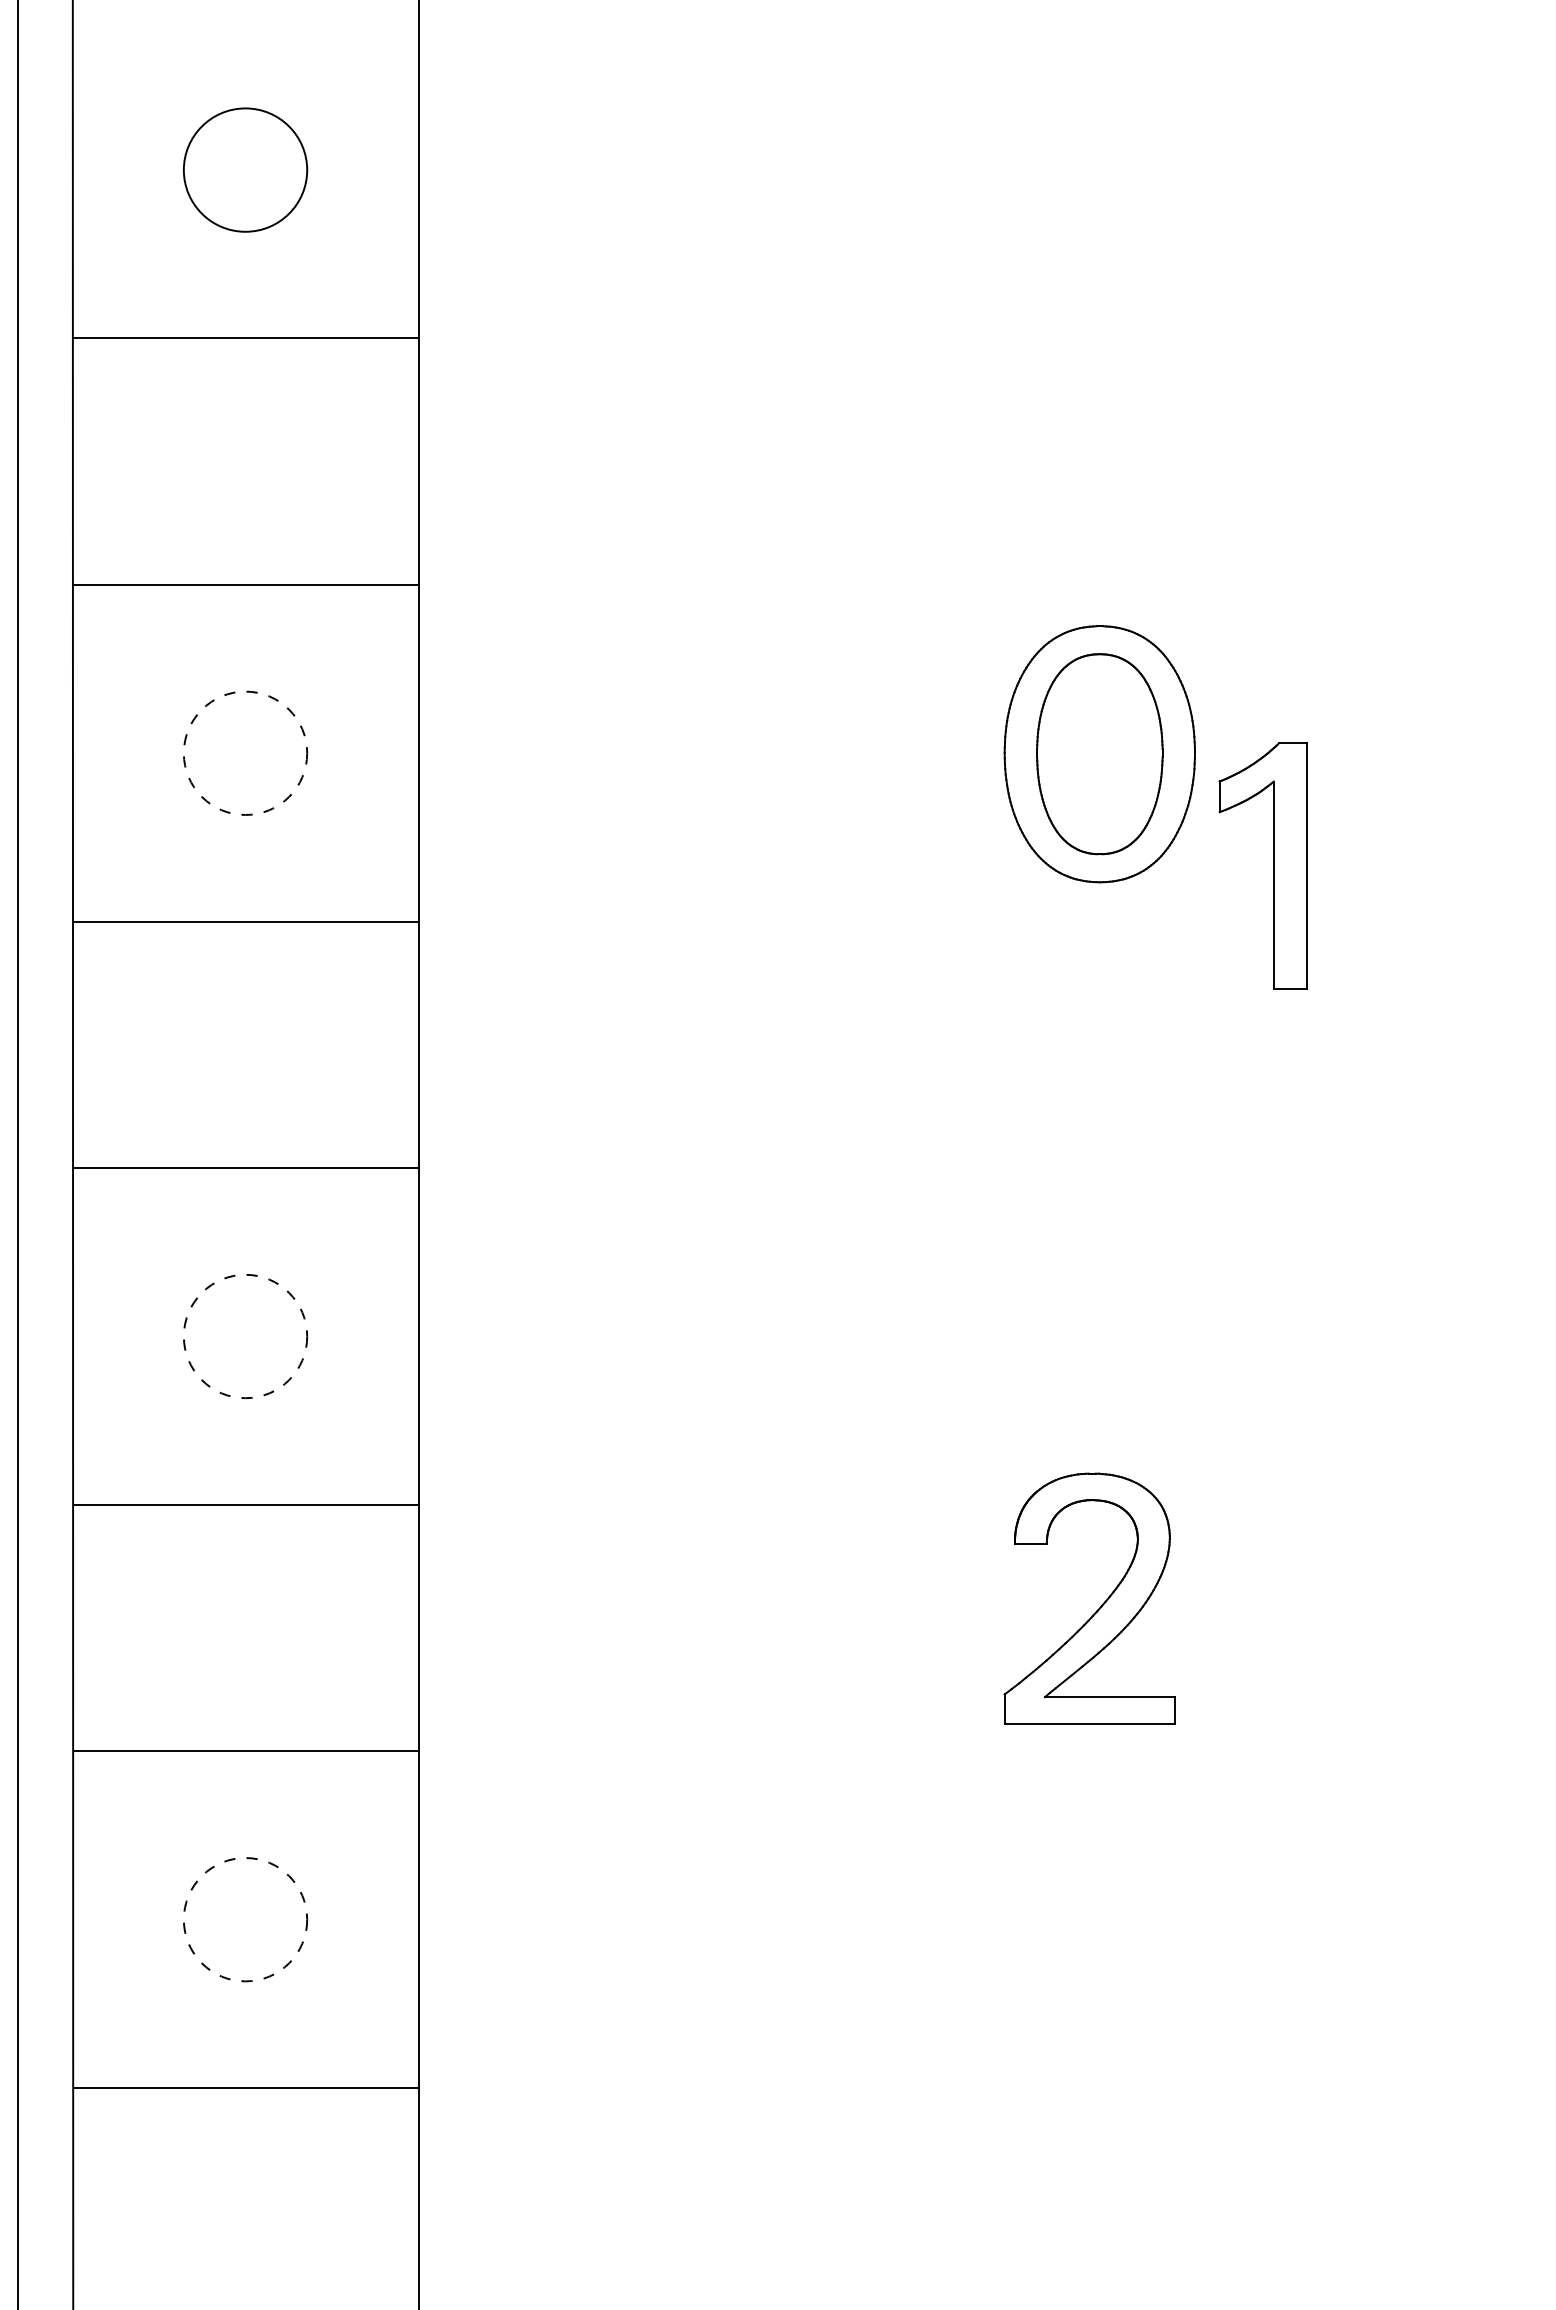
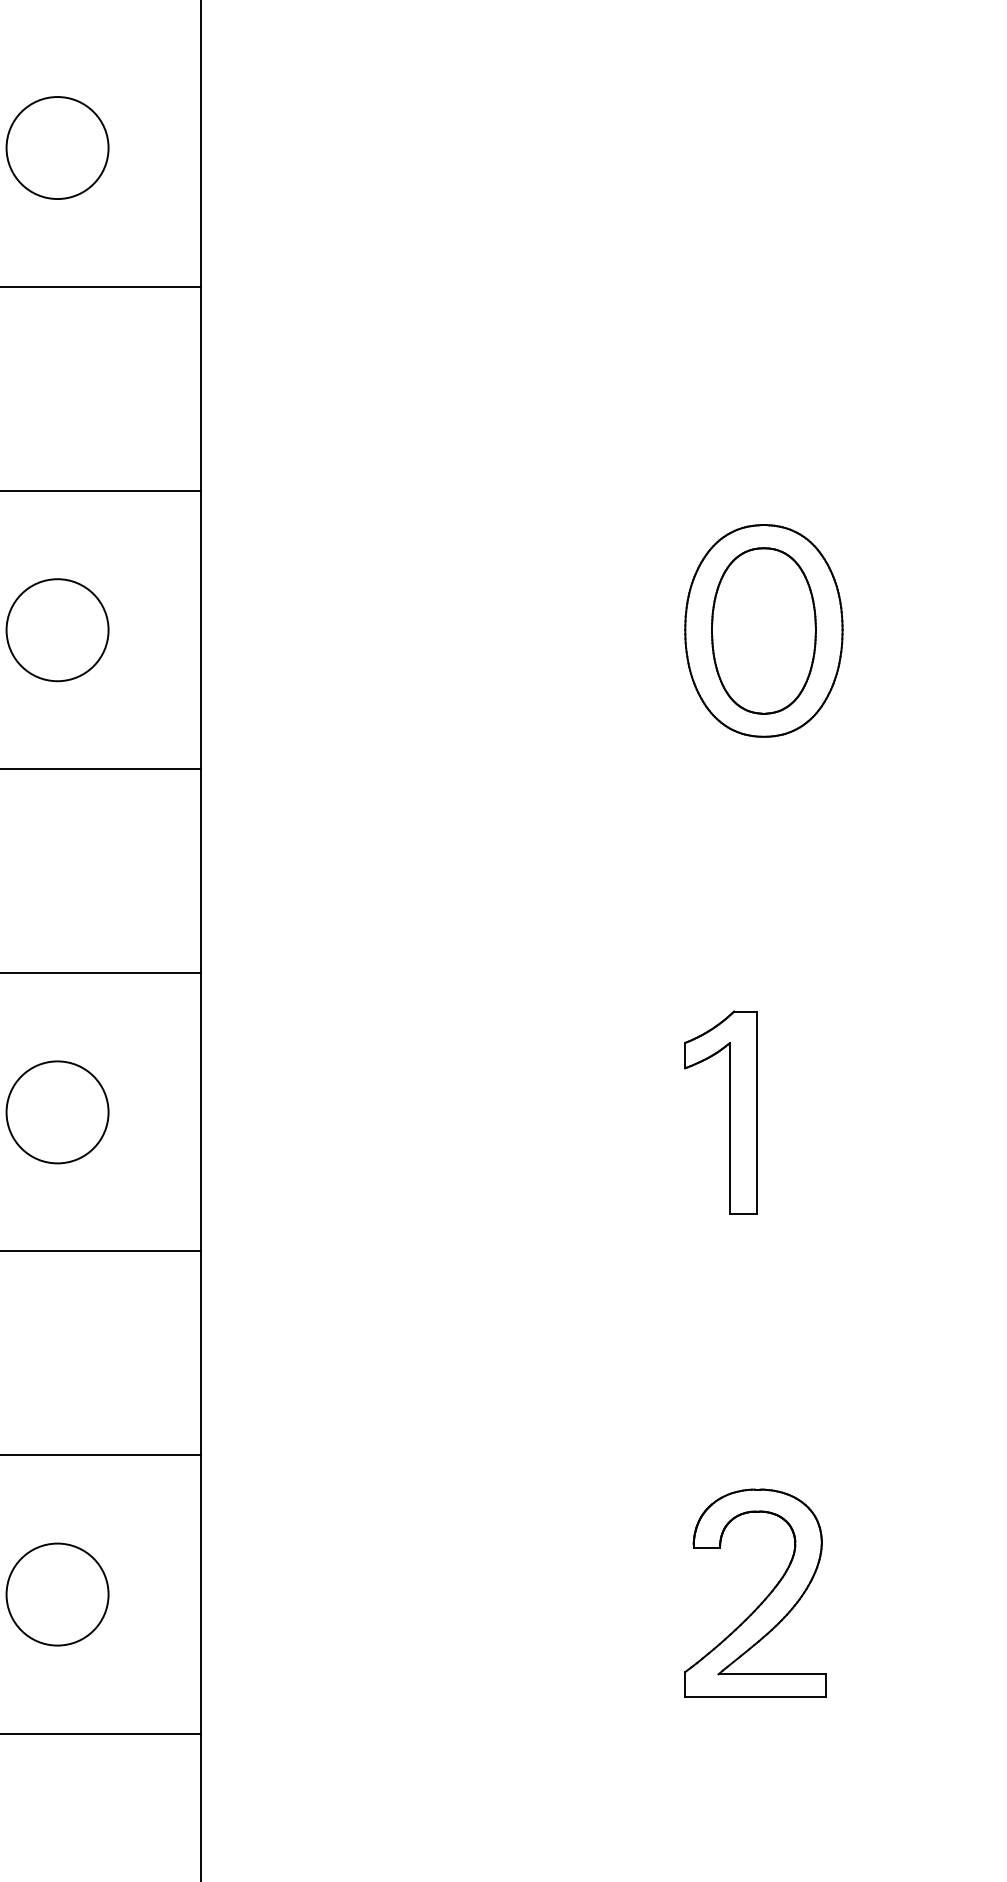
circle: (245, 753) -> (57, 630), dashed -> solid
part: (1273, 865) -> (729, 1112), moved
circle: (245, 1336) -> (57, 1112), dashed -> solid
part: (1101, 1604) -> (765, 1597), moved
circle: (245, 1919) -> (57, 1594), dashed -> solid

